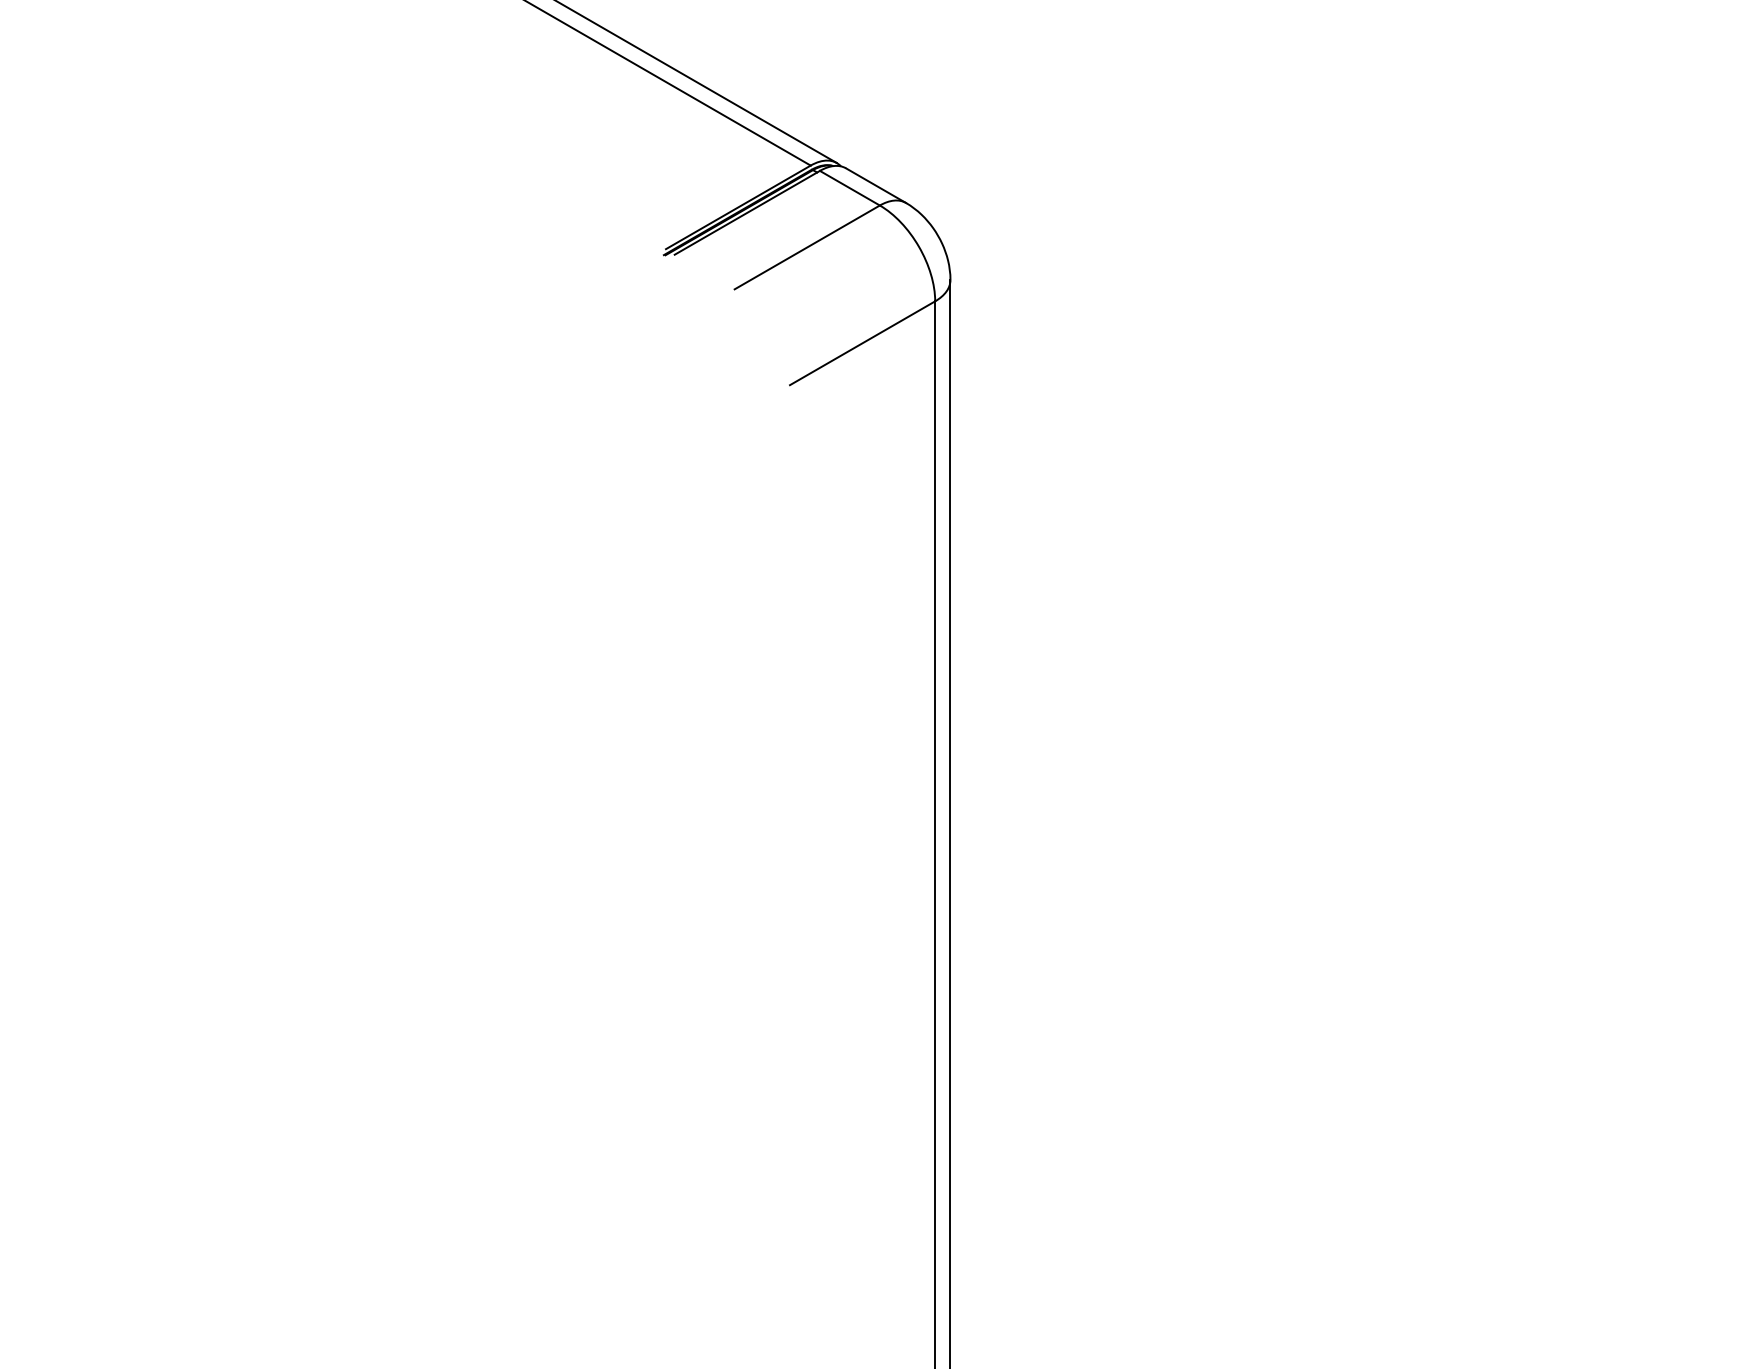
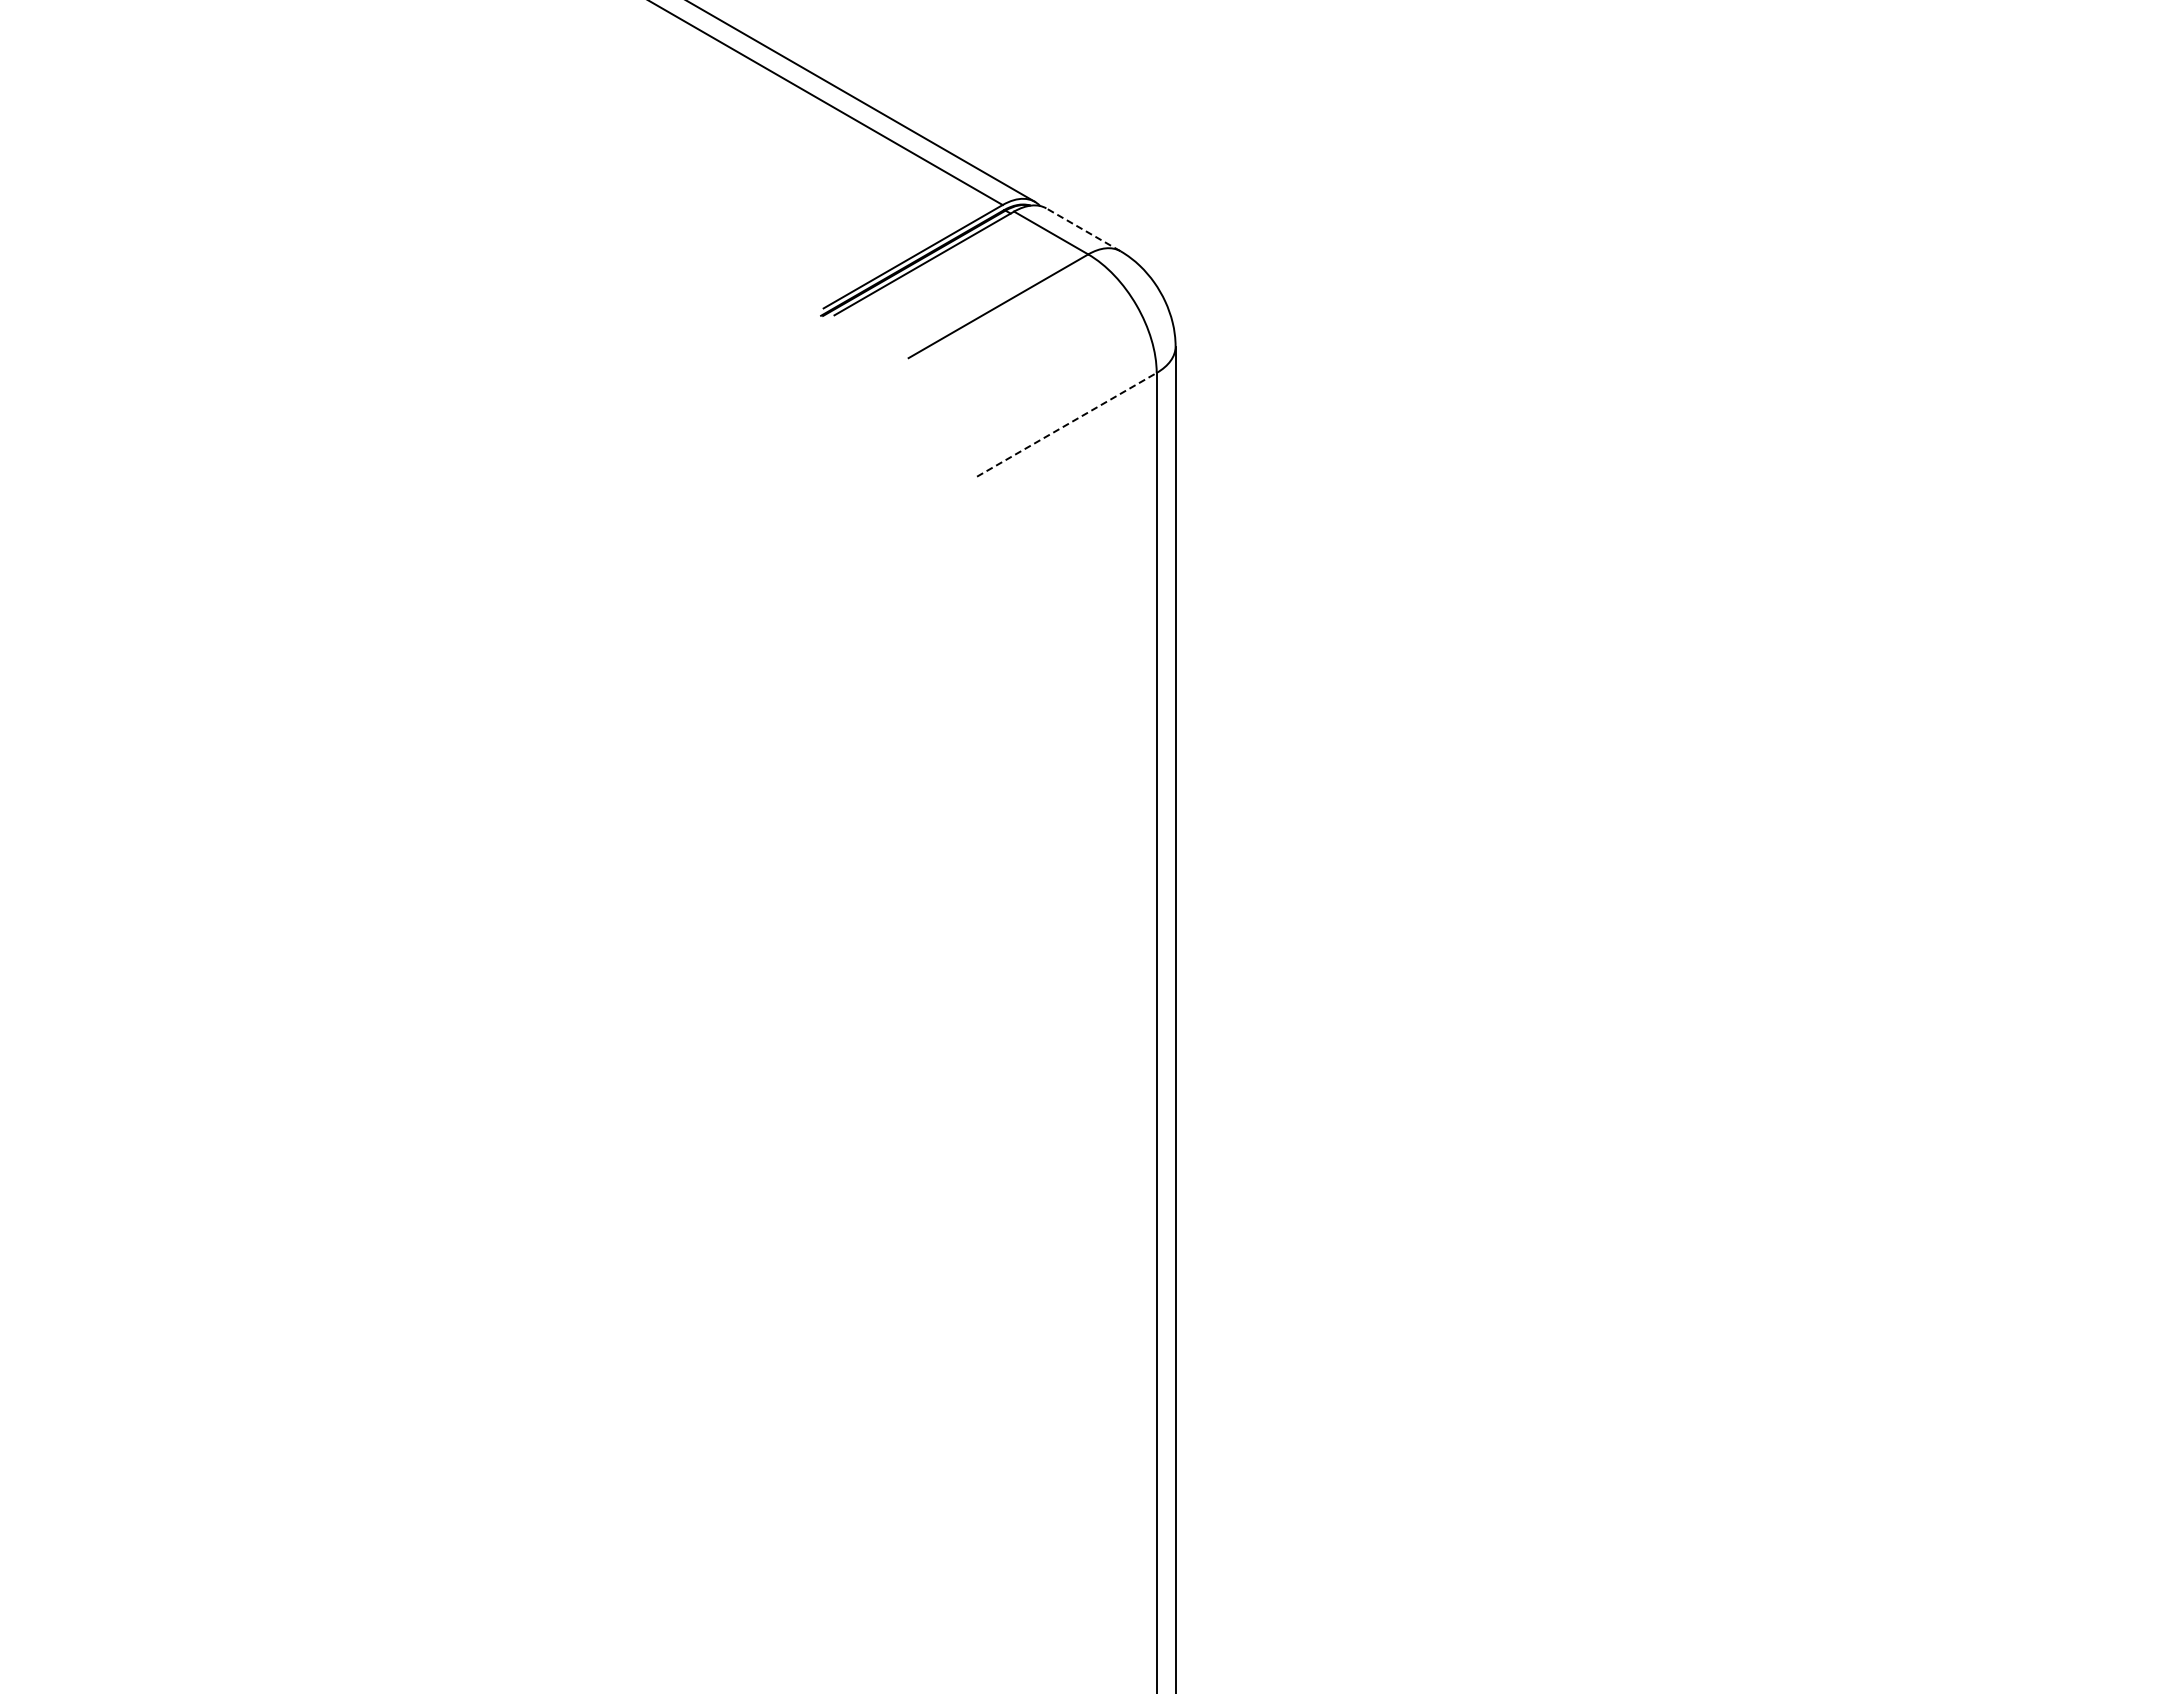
line: (876, 185) -> (1083, 229), solid -> dashed
line: (862, 342) -> (1066, 424), solid -> dashed

